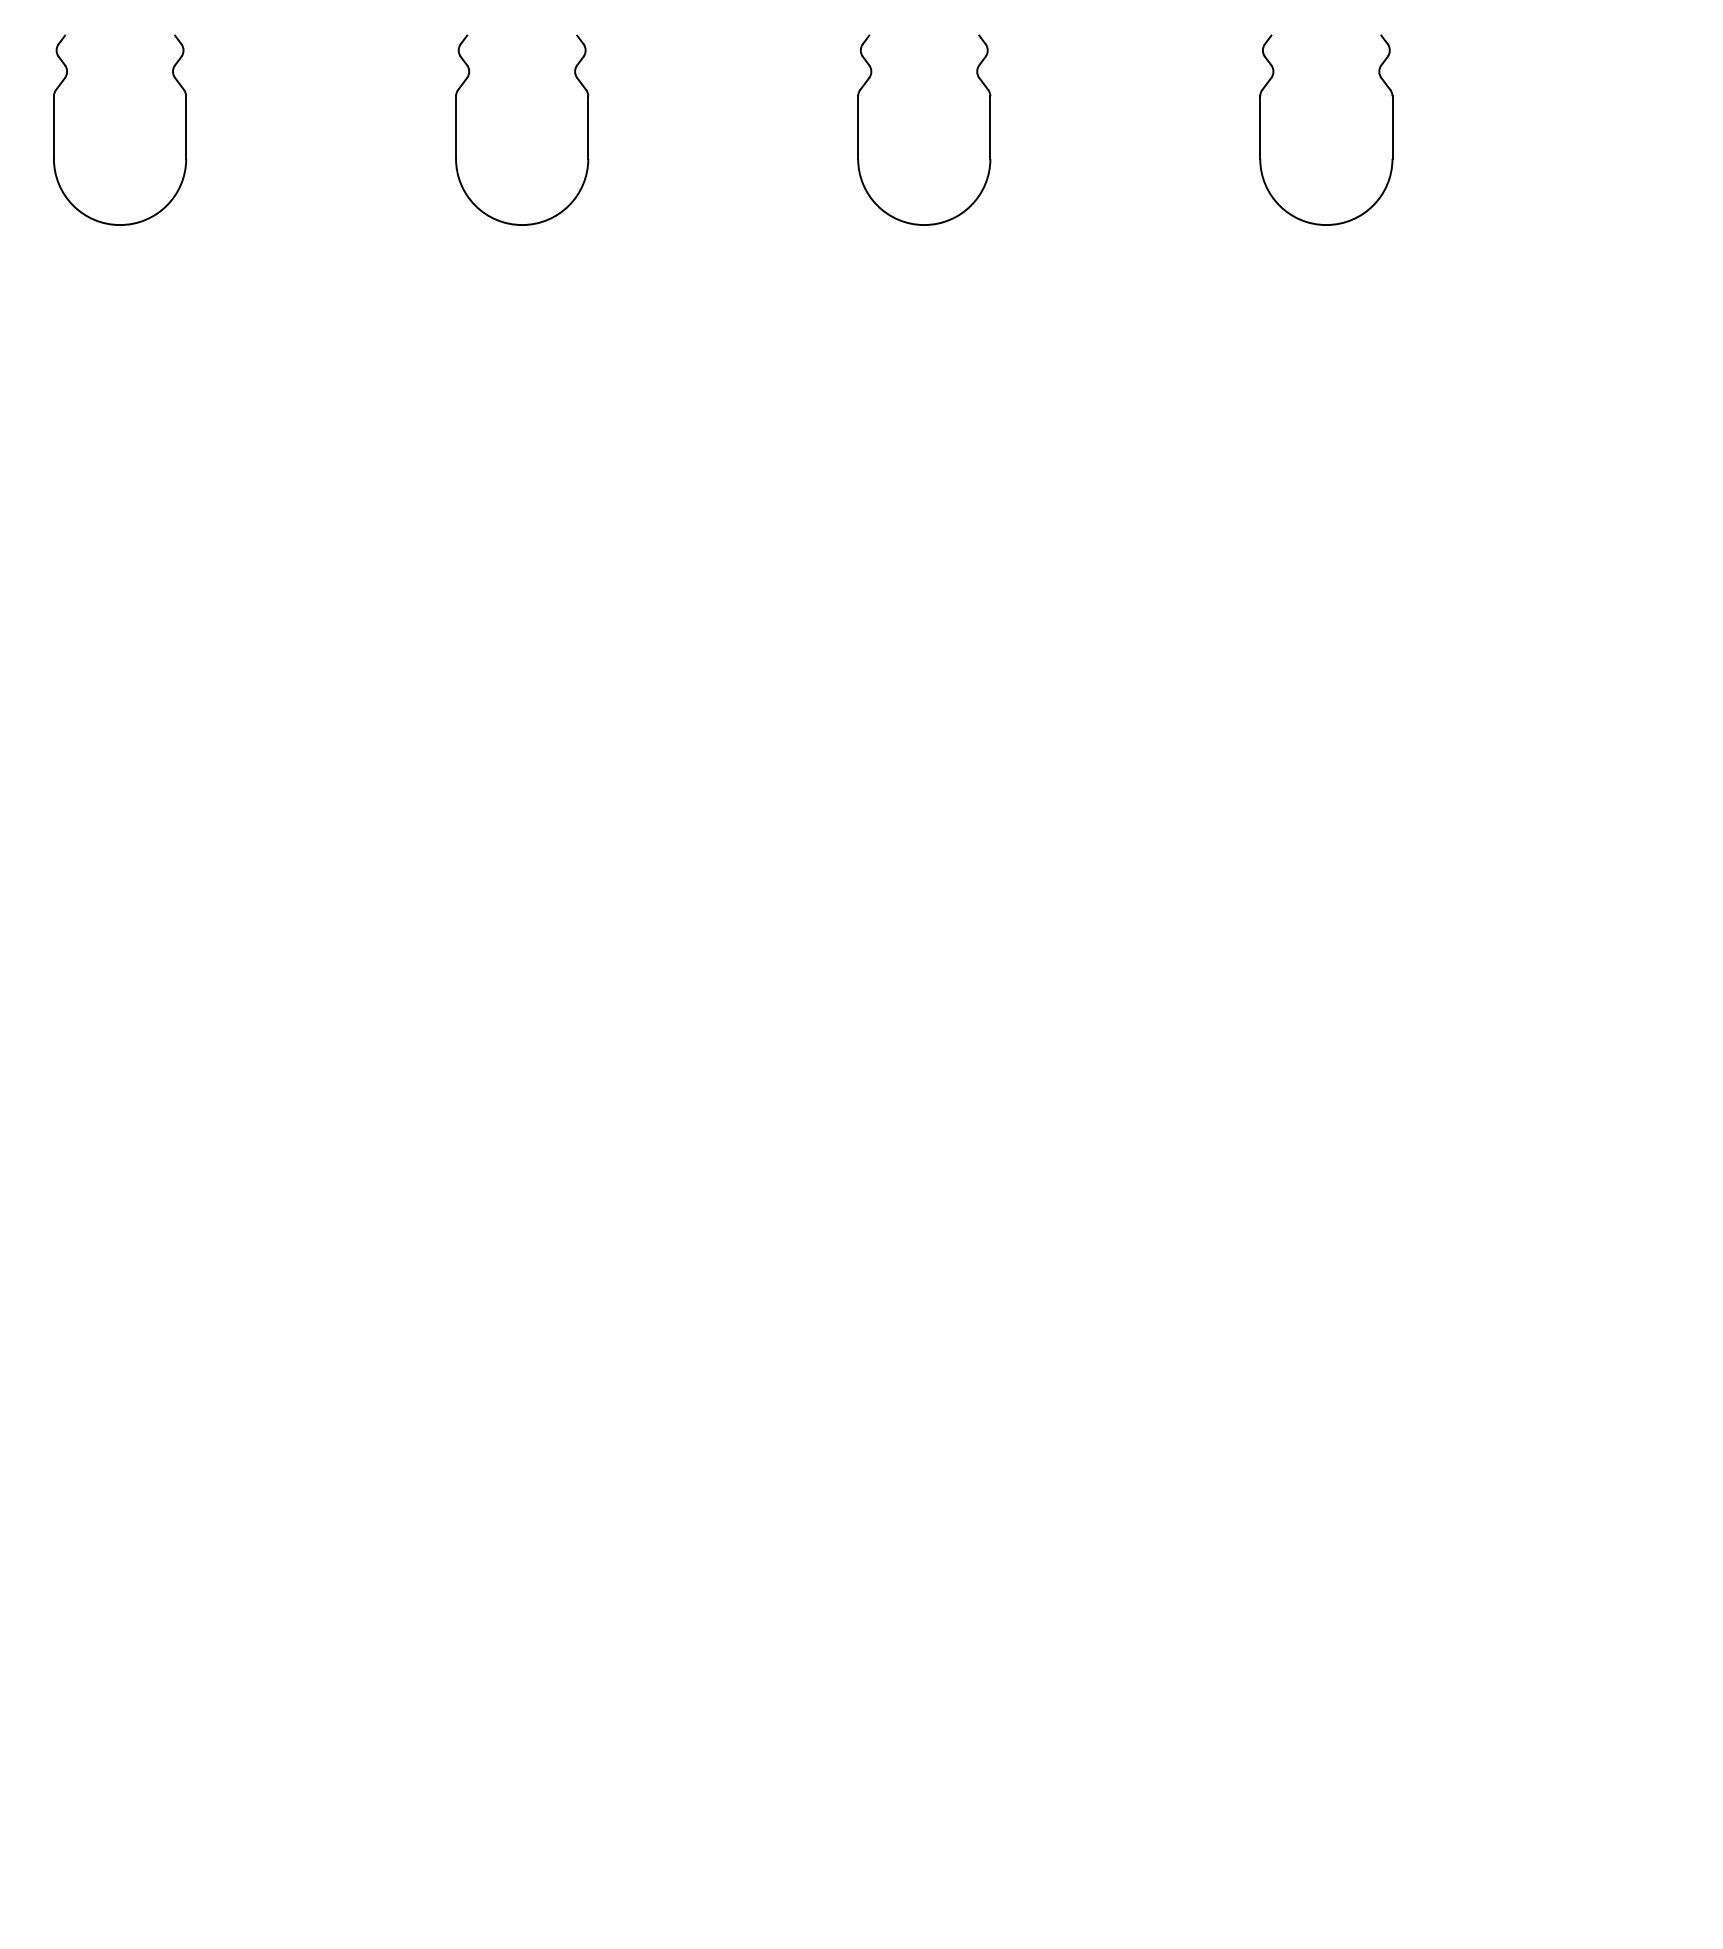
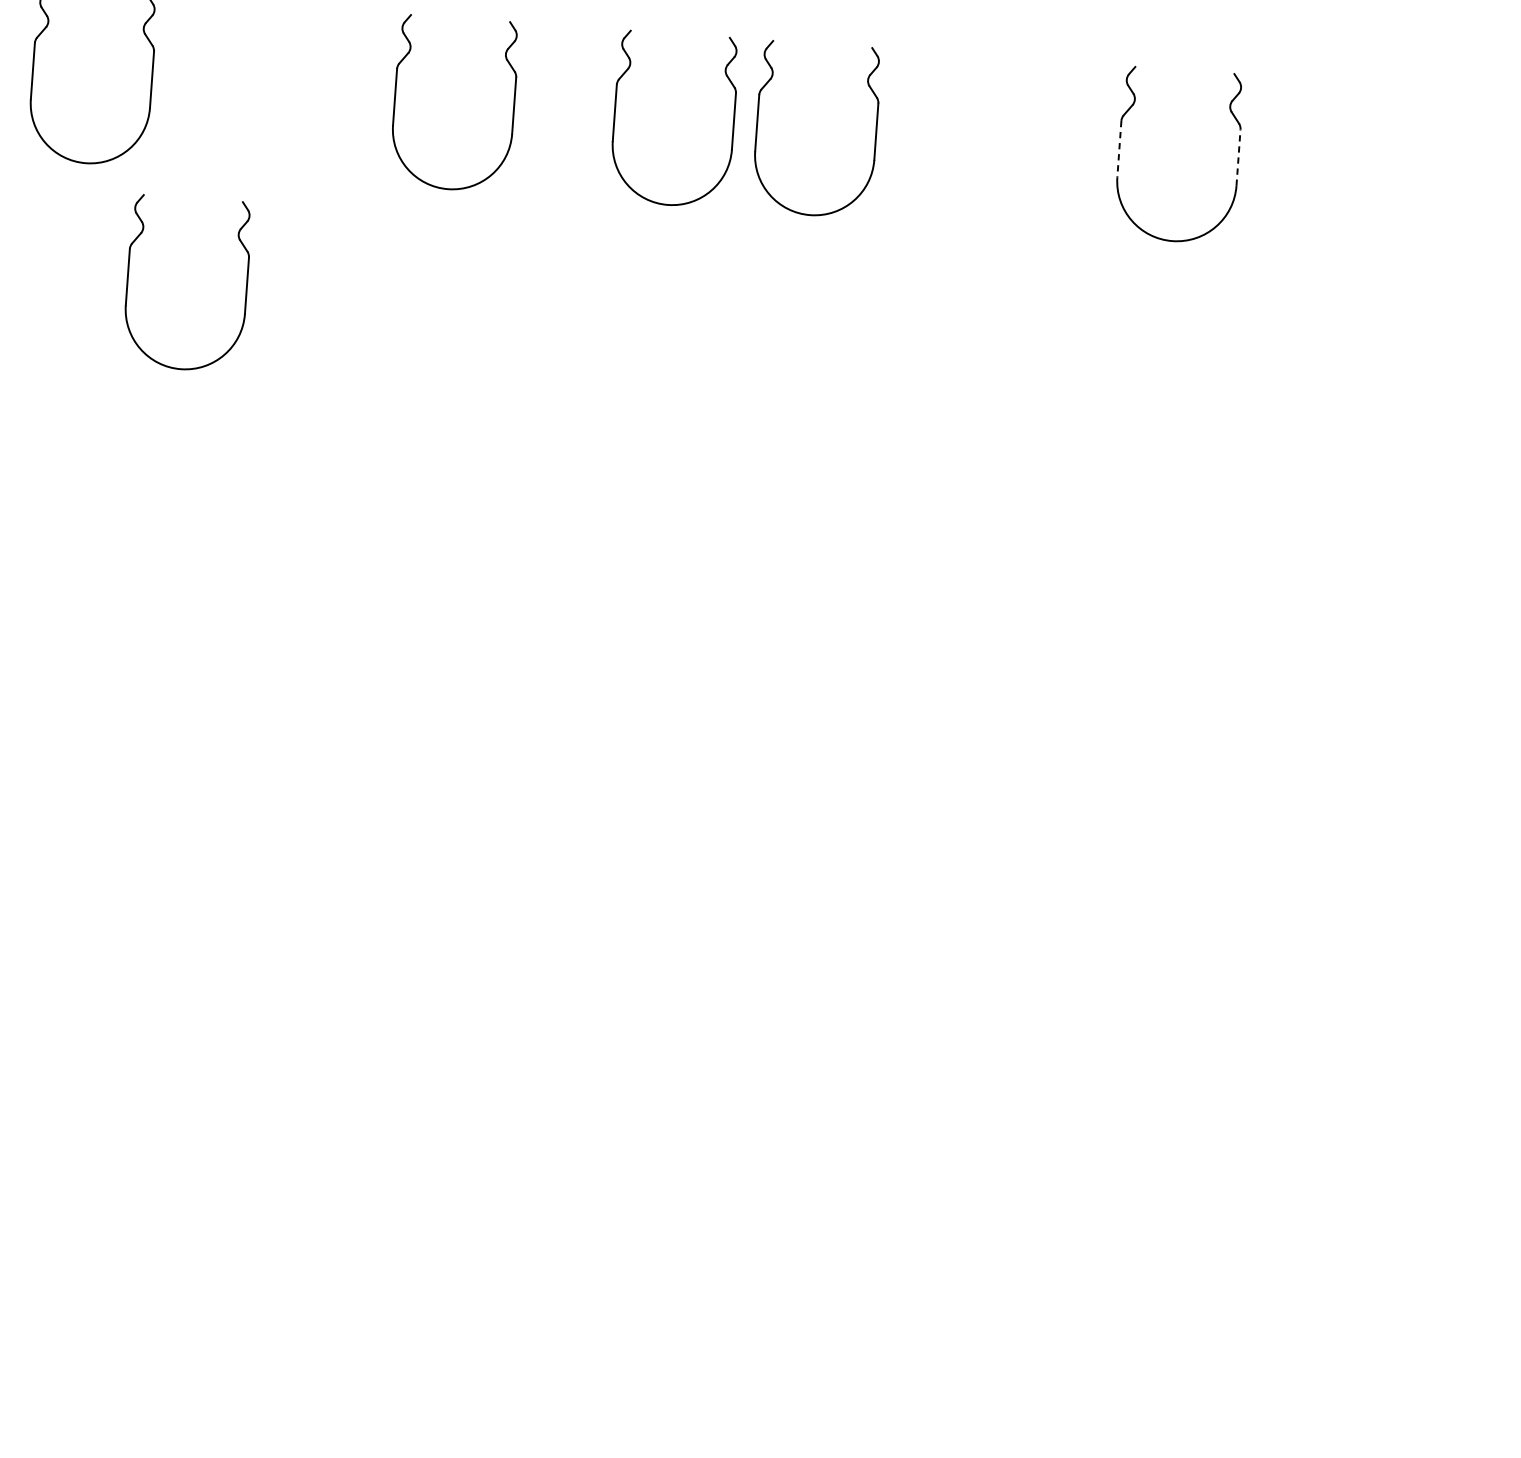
line: (1392, 127) -> (1238, 157), solid -> dashed
line: (1260, 128) -> (1119, 149), solid -> dashed
part: (831, 129) -> (733, 123), added
part: (306, 349) -> (246, 287), added

